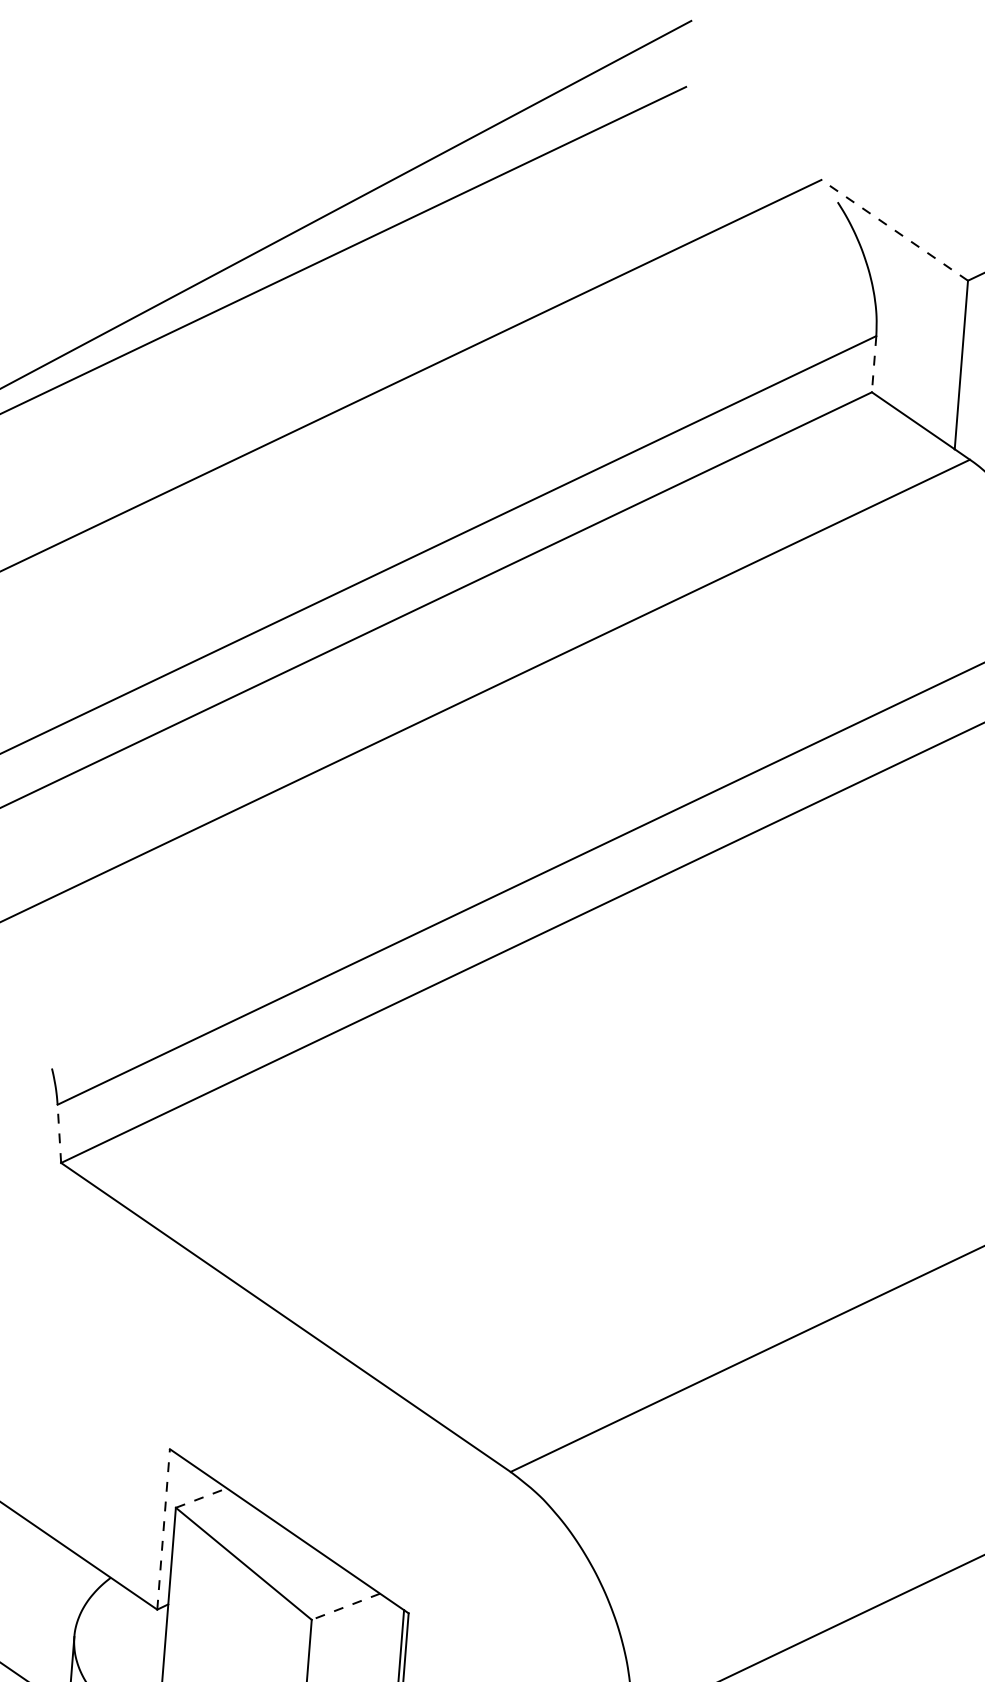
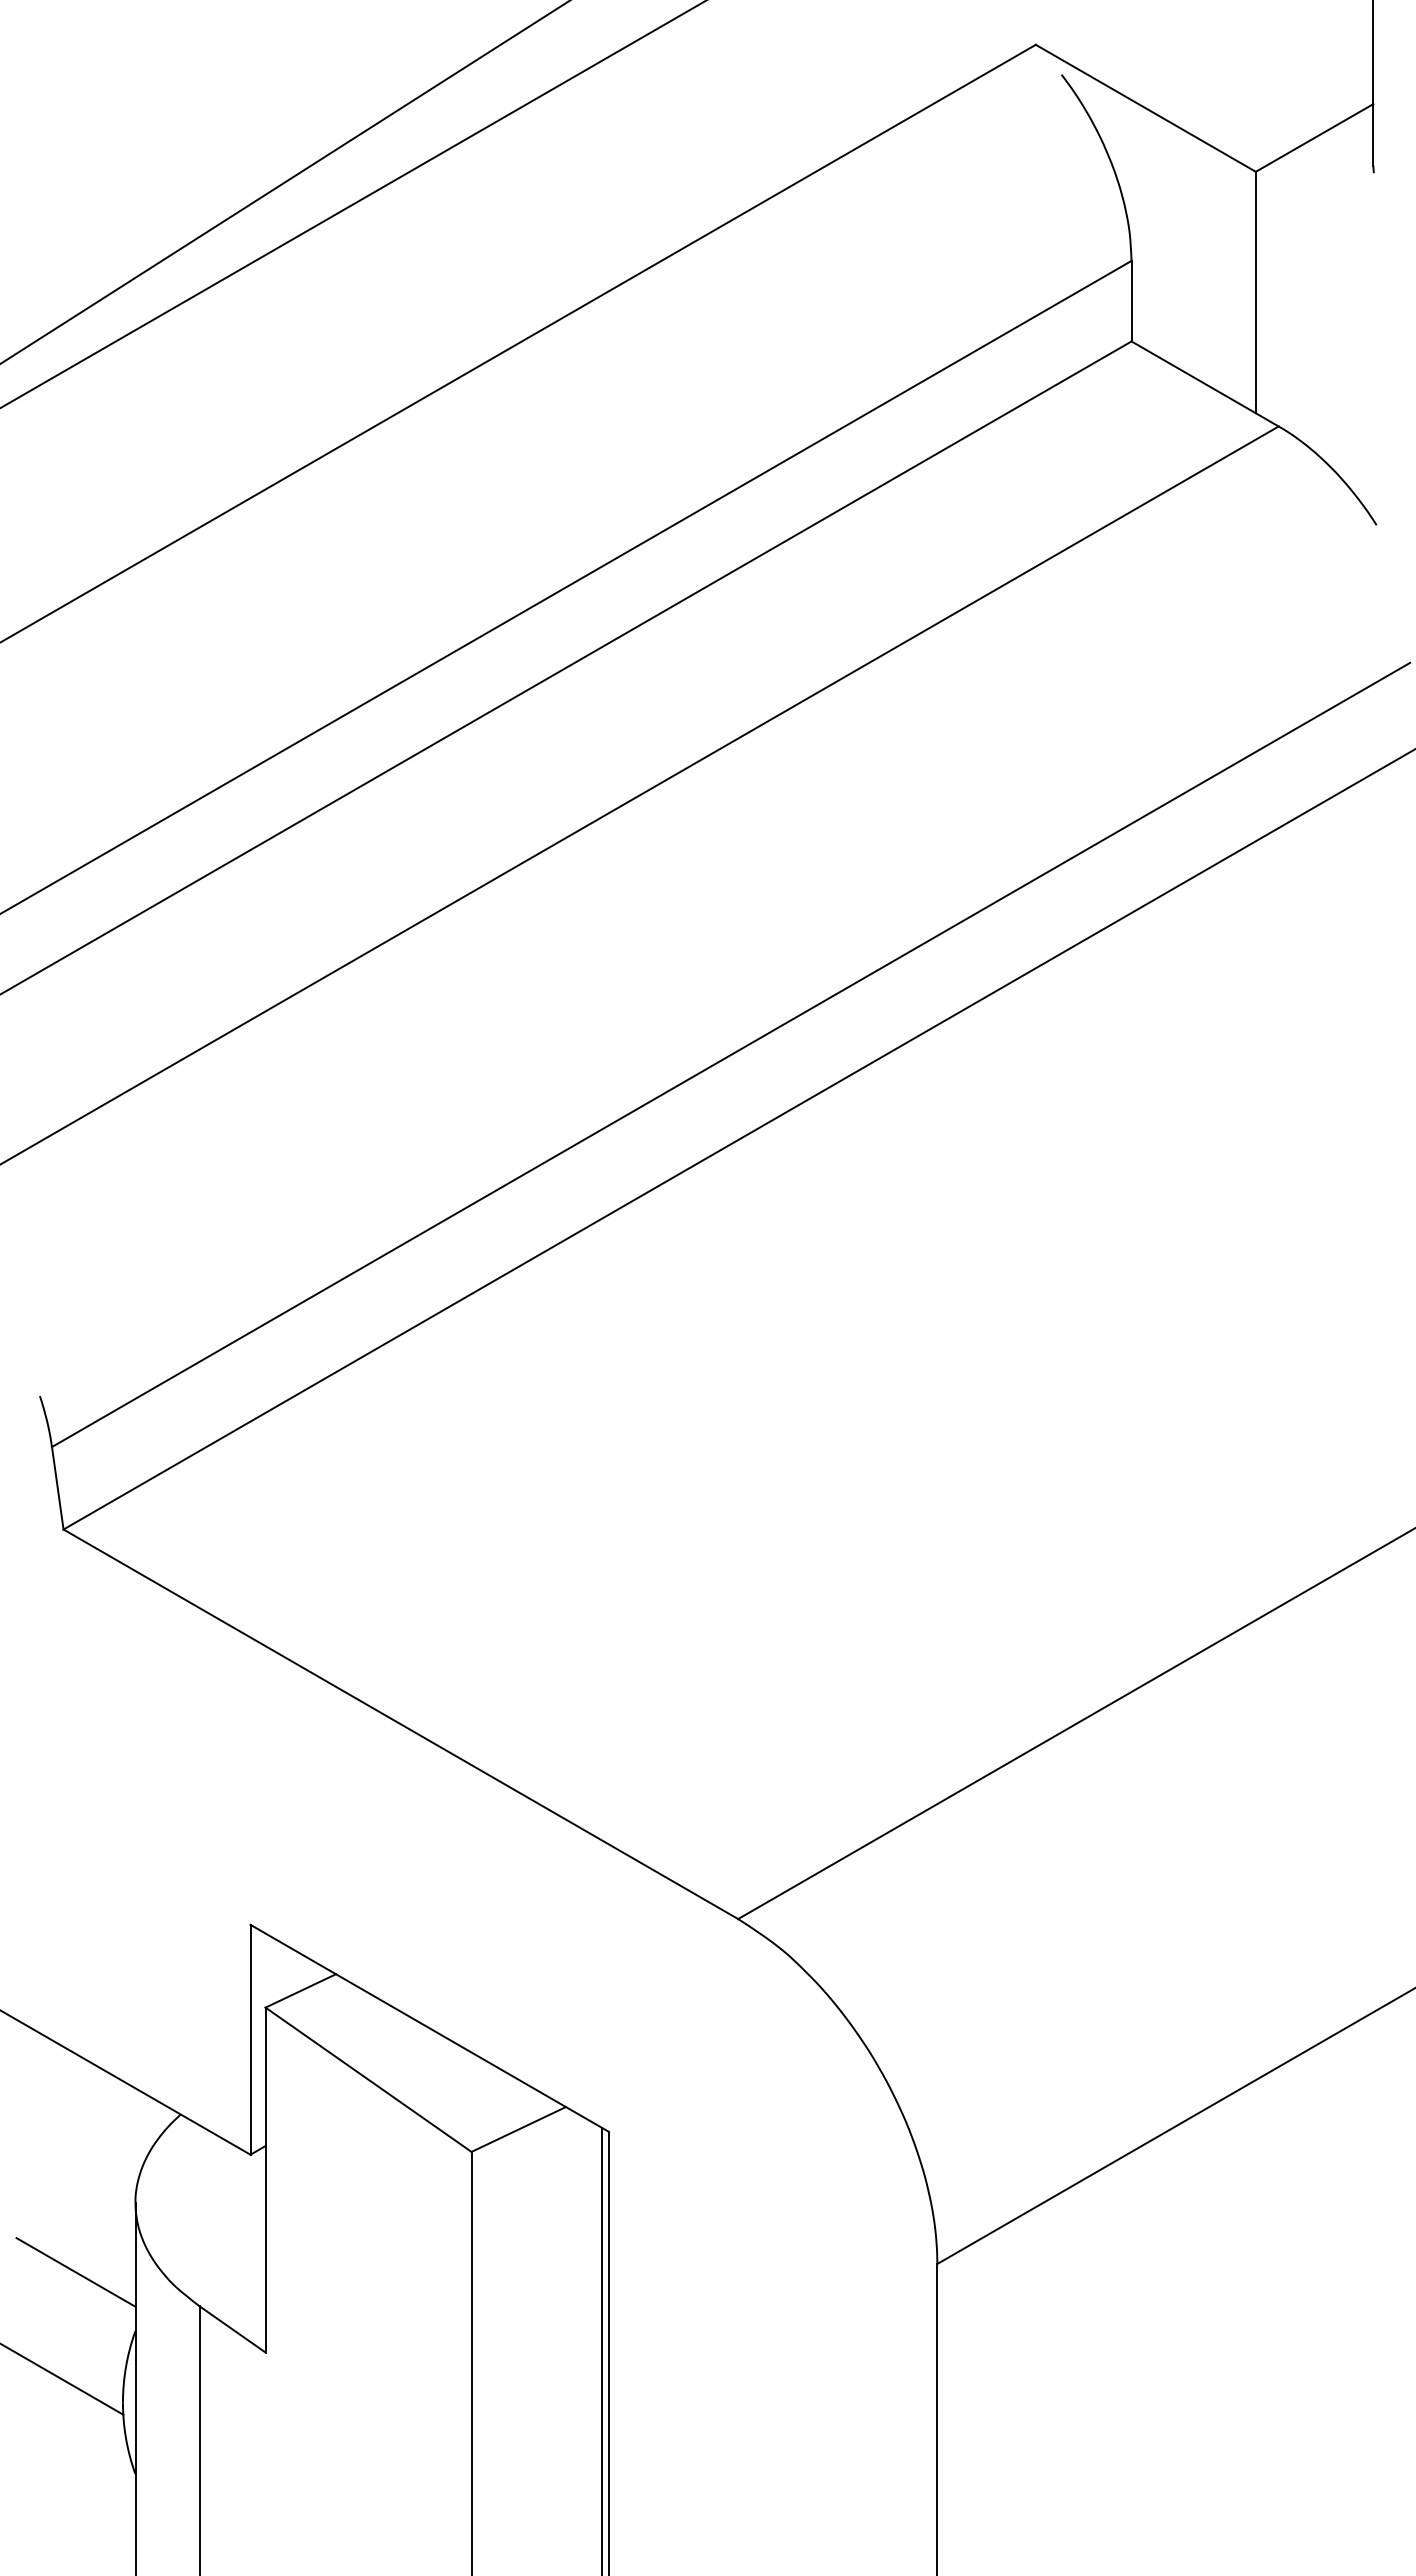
line: (894, 230) -> (1145, 108), dashed -> solid
line: (874, 364) -> (1131, 301), dashed -> solid
line: (59, 1134) -> (57, 1488), dashed -> solid
line: (201, 1497) -> (300, 1990), dashed -> solid
line: (163, 1529) -> (250, 2039), dashed -> solid
line: (345, 1606) -> (518, 2129), dashed -> solid

